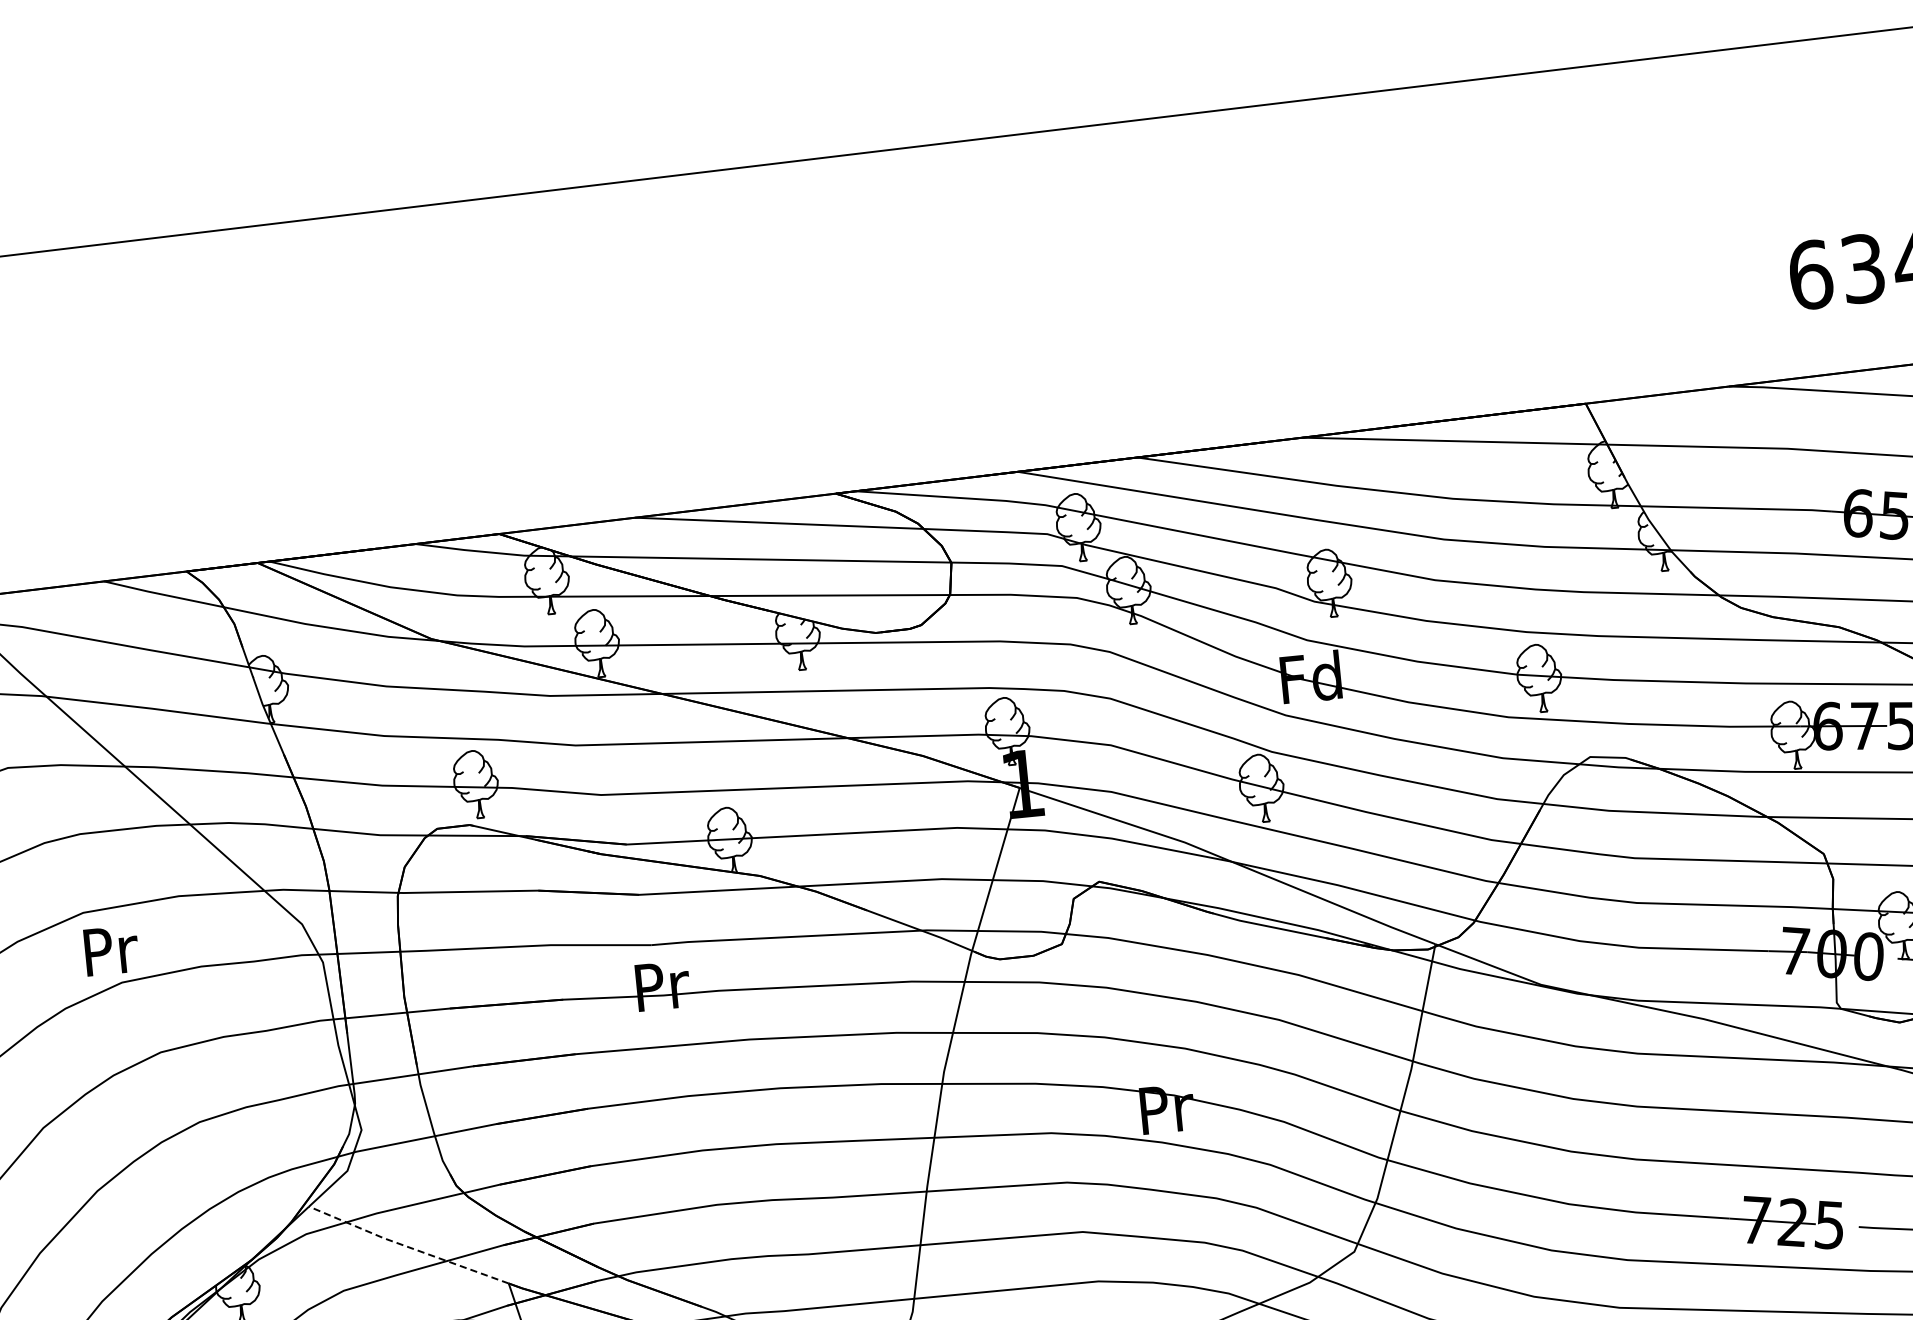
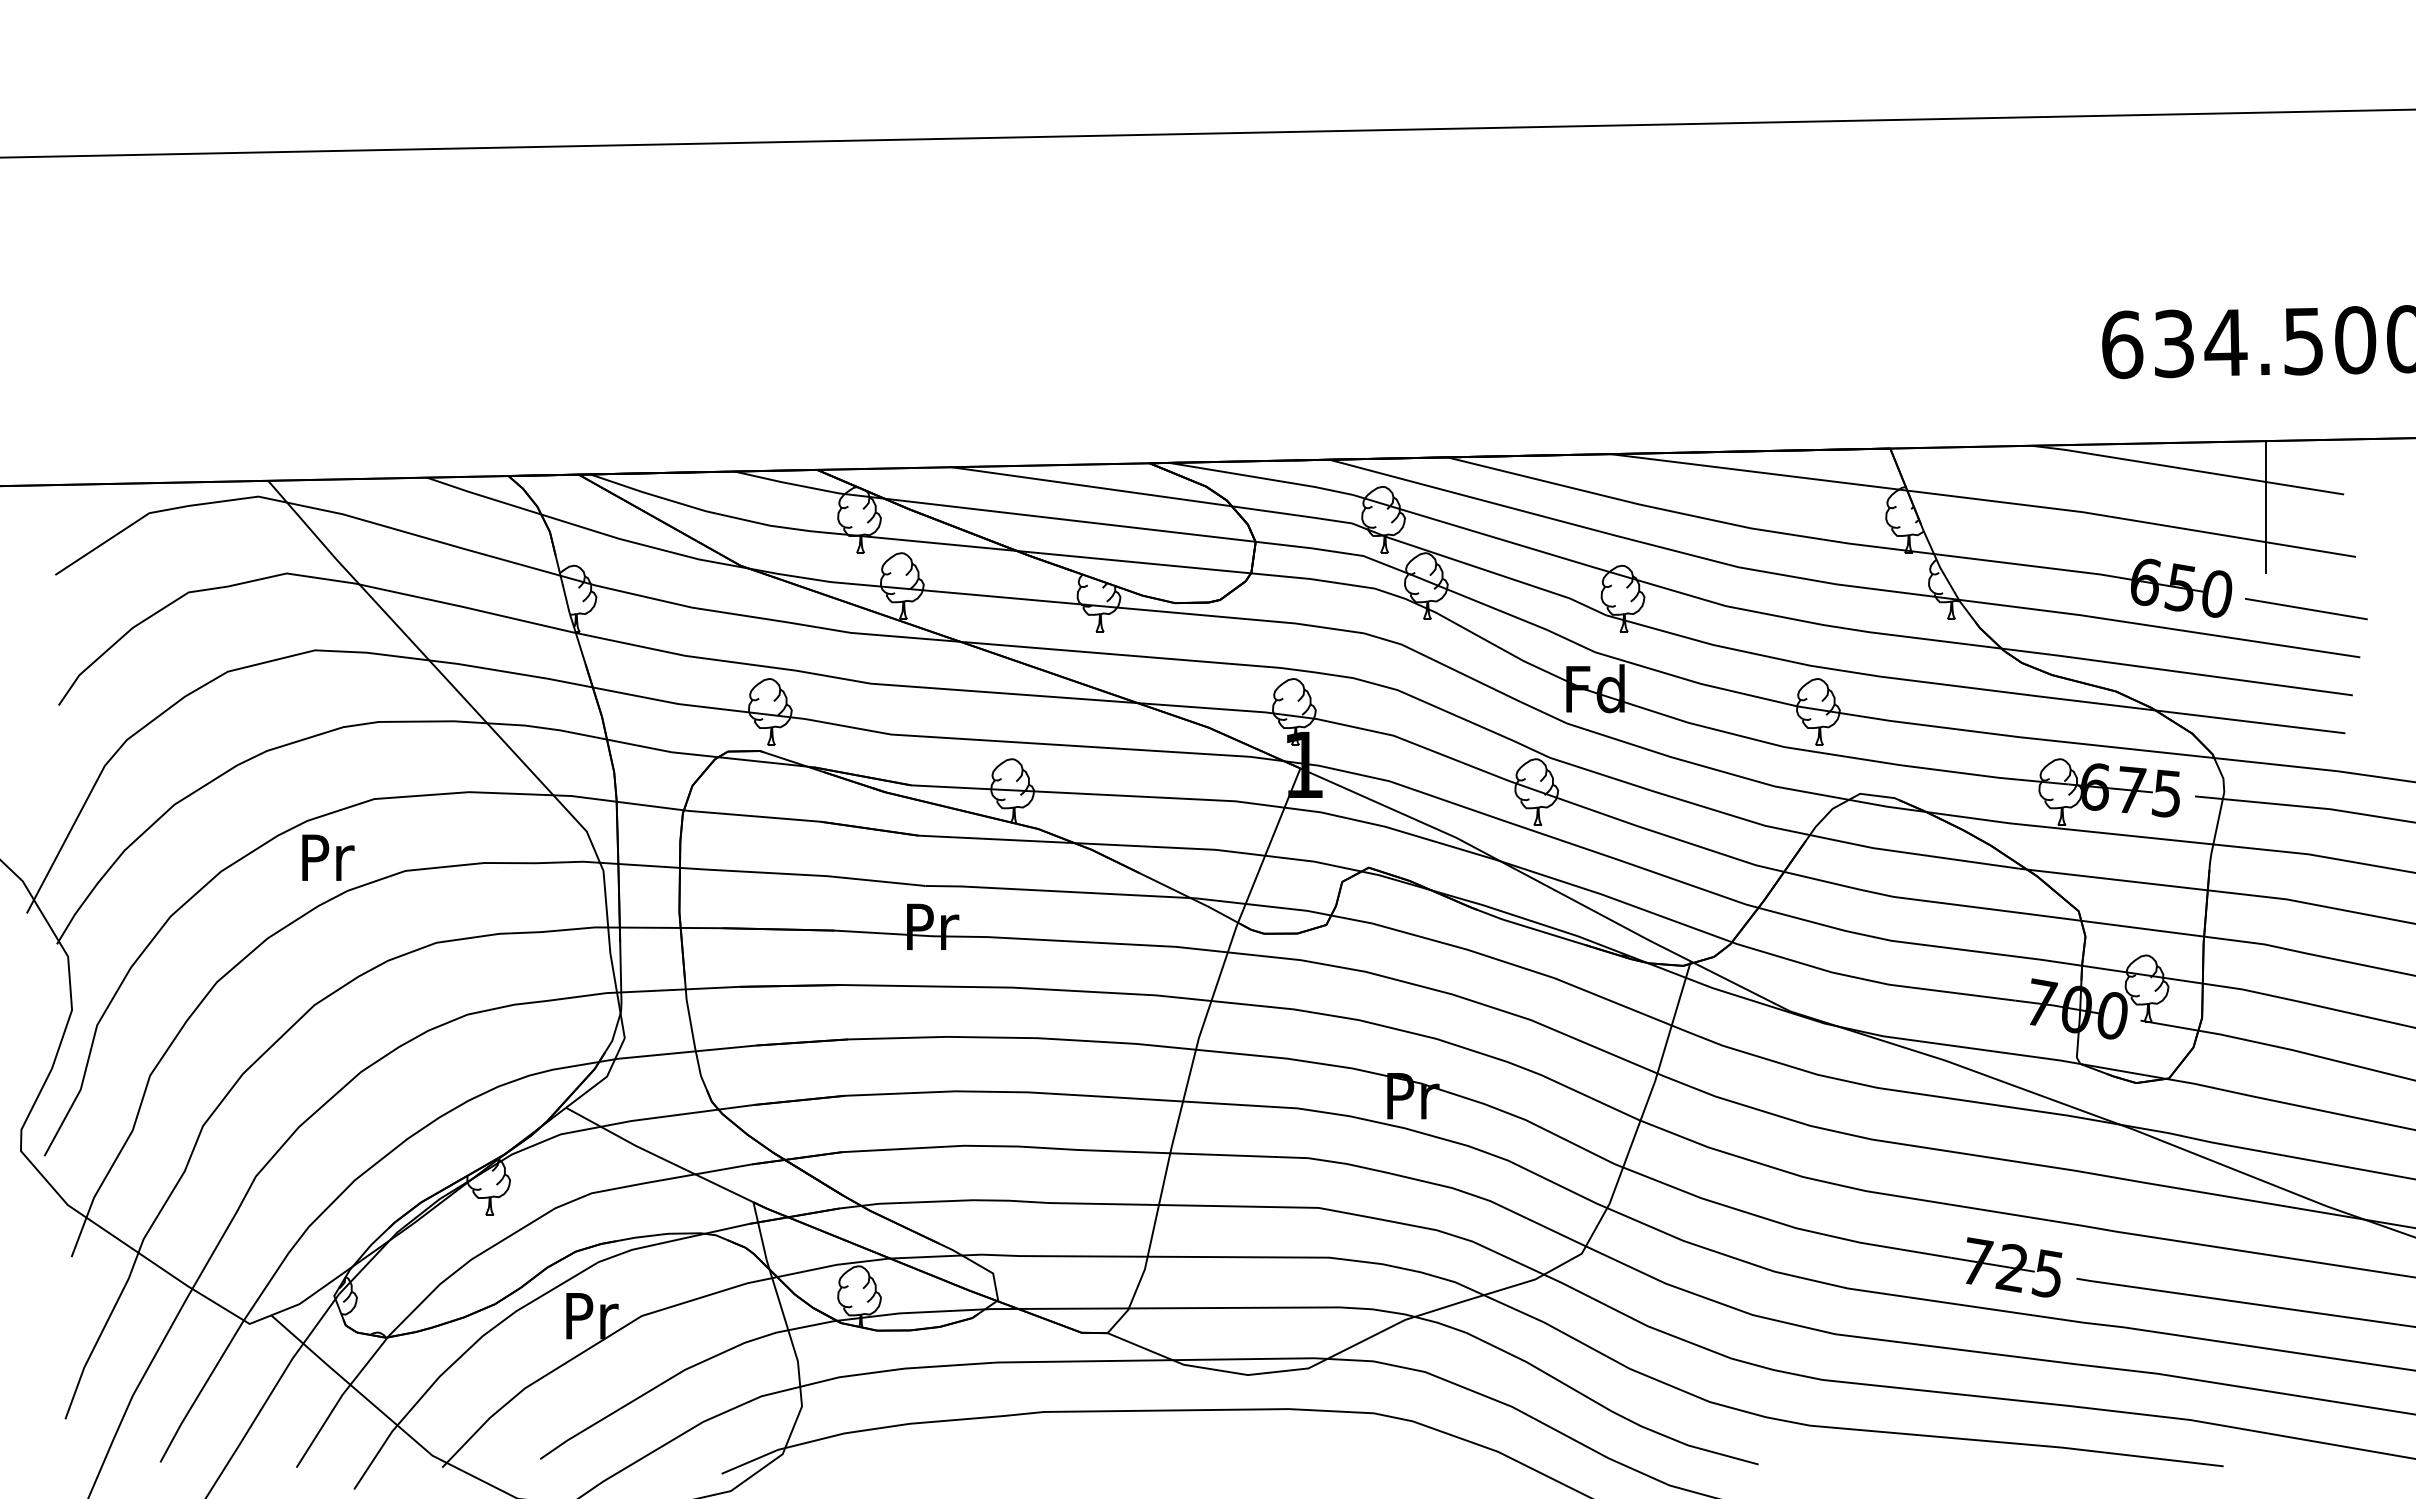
text: (111, 950) -> (328, 857), moved
line: (407, 1246) -> (658, 1156), dashed -> solid

